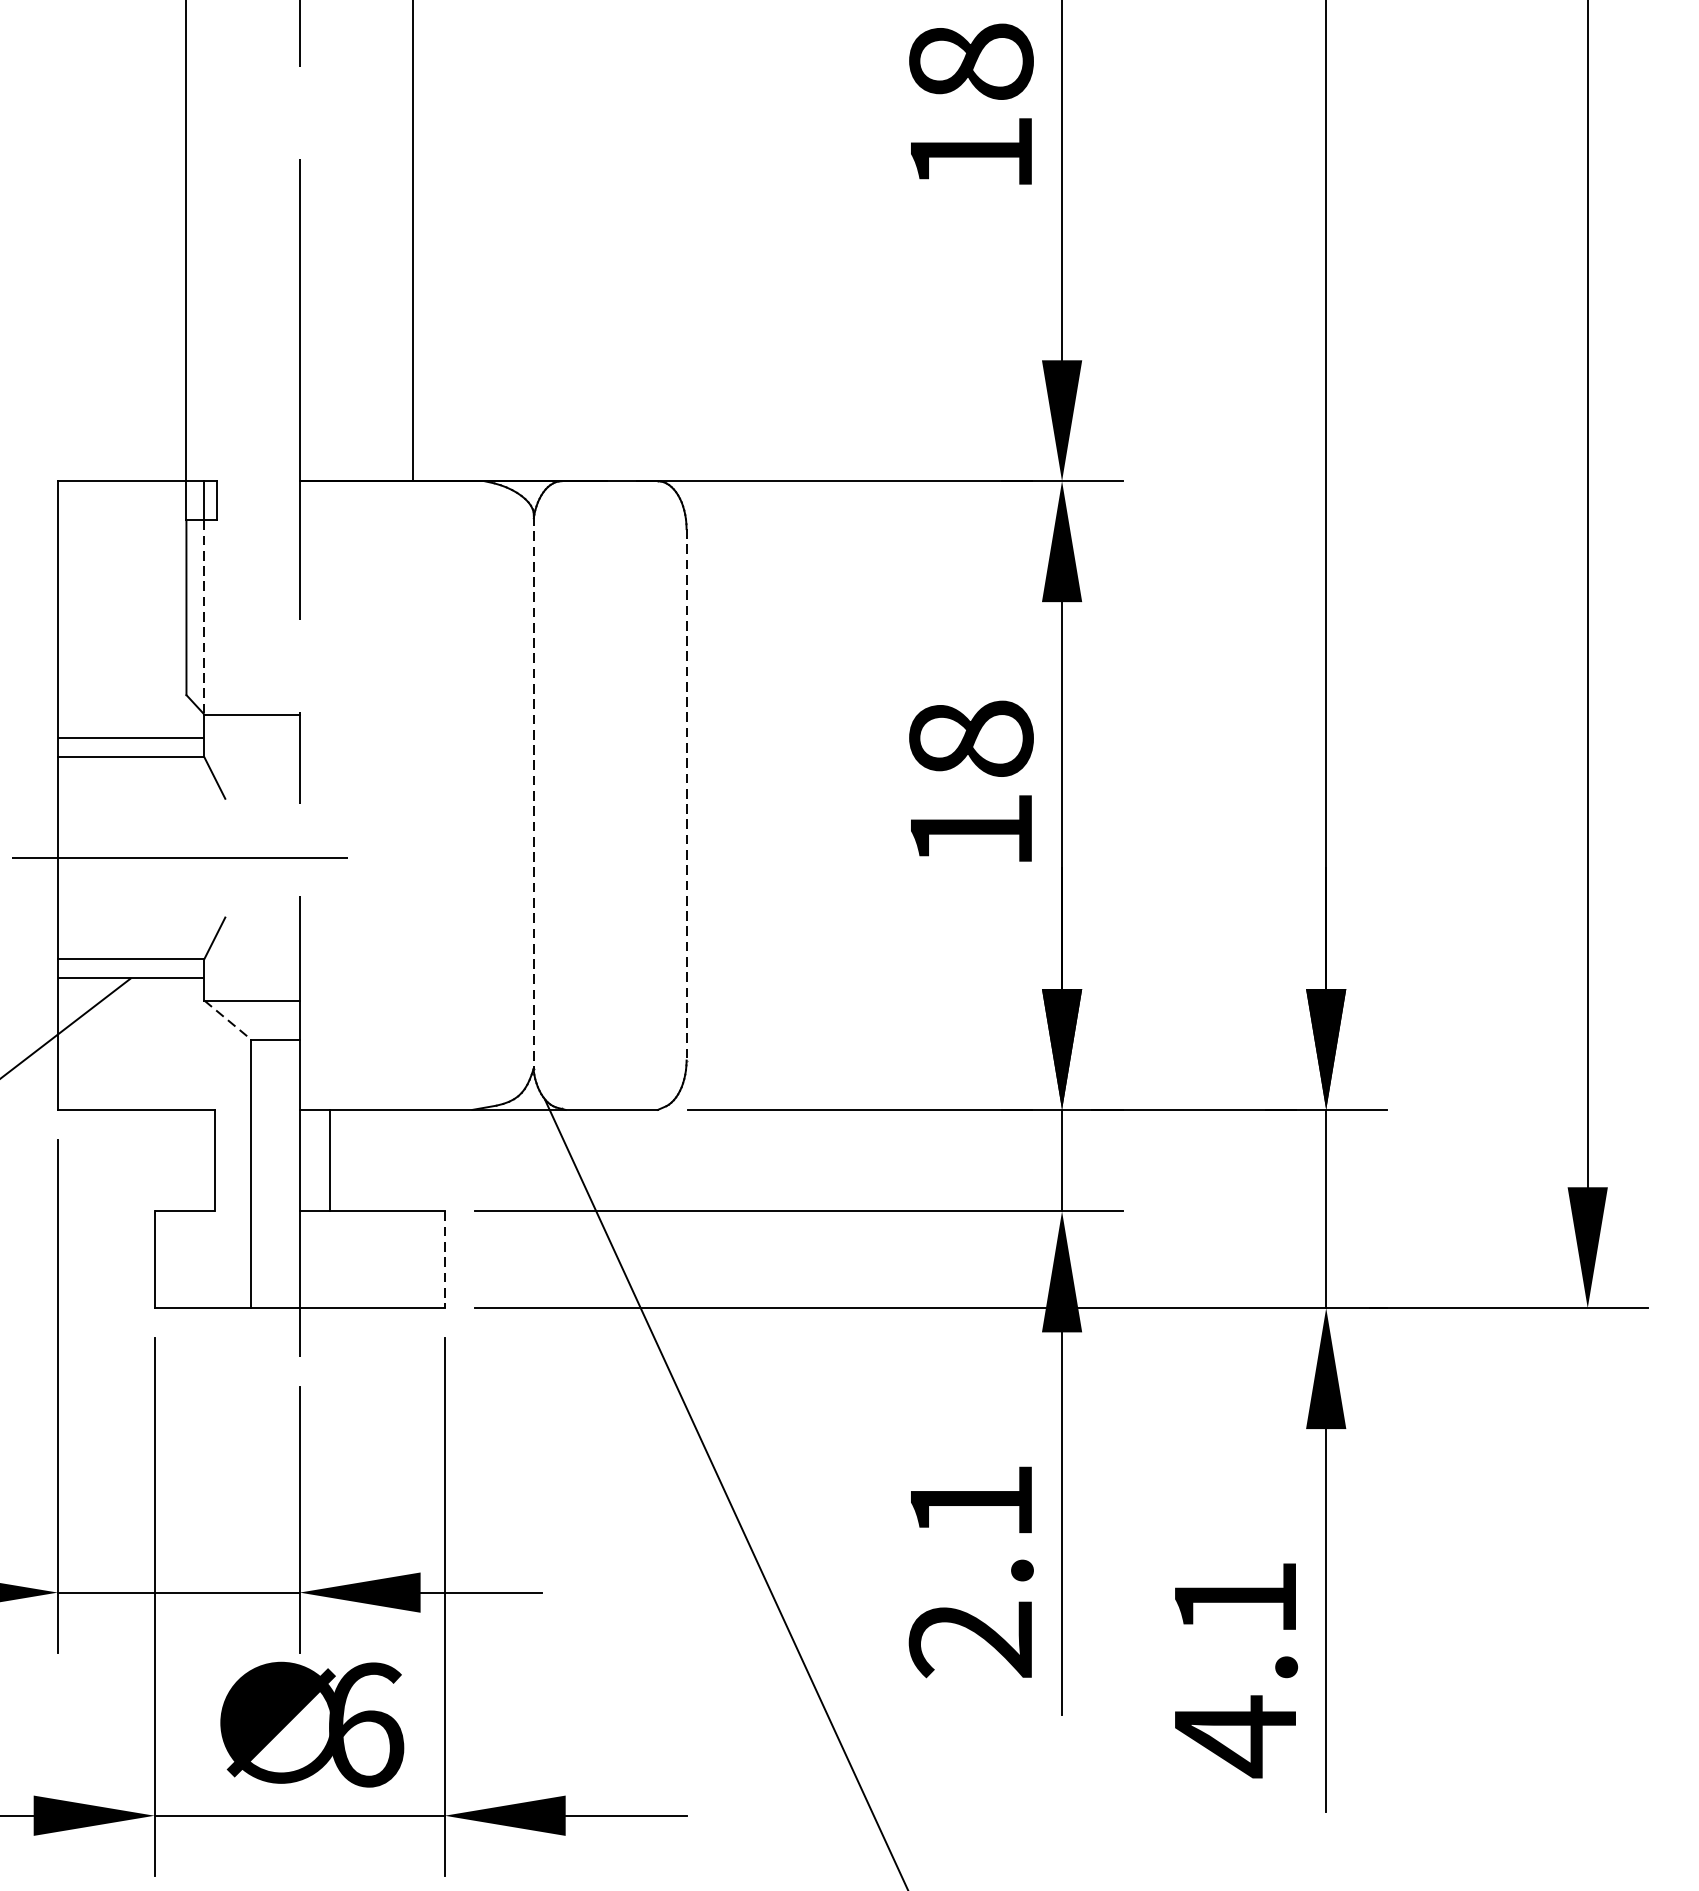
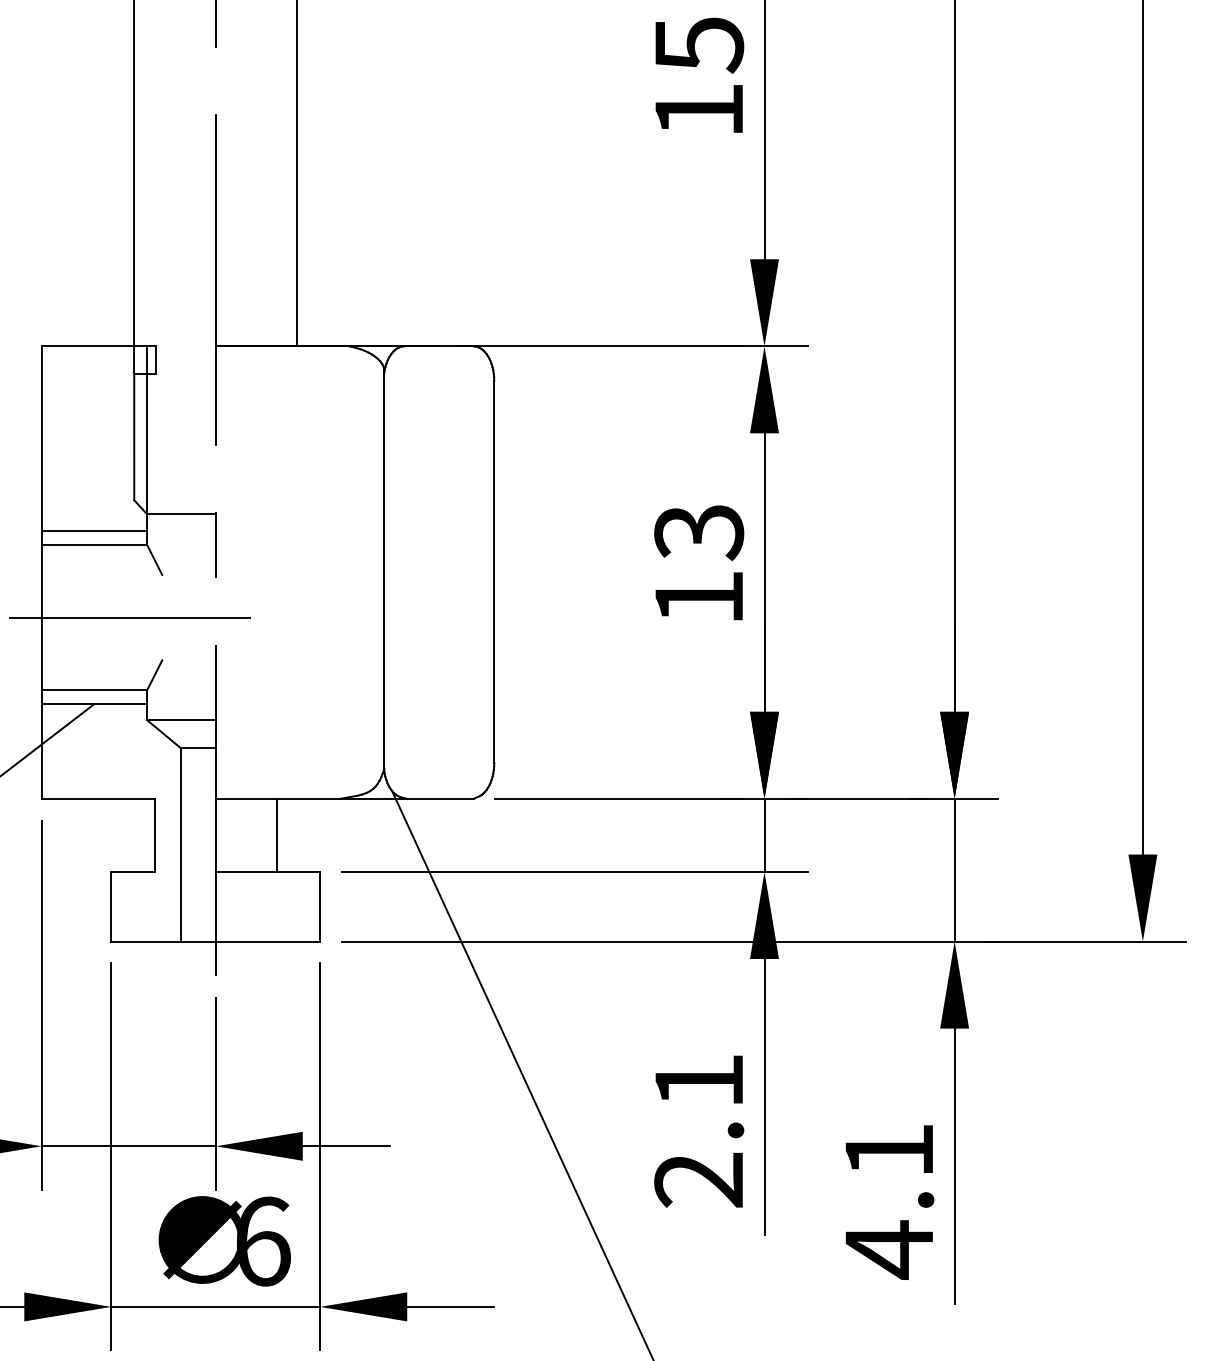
text: (971, 63) -> (699, 45), 18 -> 15
line: (204, 617) -> (147, 444), dashed -> solid
text: (971, 739) -> (699, 532), 18 -> 13
line: (534, 792) -> (384, 570), dashed -> solid
line: (686, 795) -> (494, 572), dashed -> solid
line: (228, 1020) -> (164, 734), dashed -> solid
line: (329, 1159) -> (276, 834), moved
line: (445, 1259) -> (320, 906), dashed -> solid

